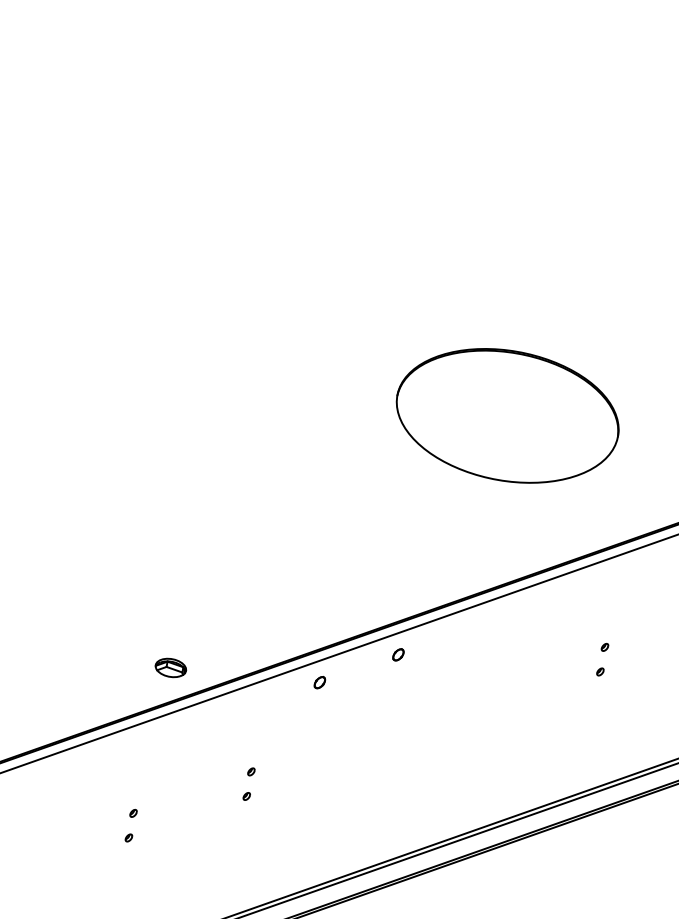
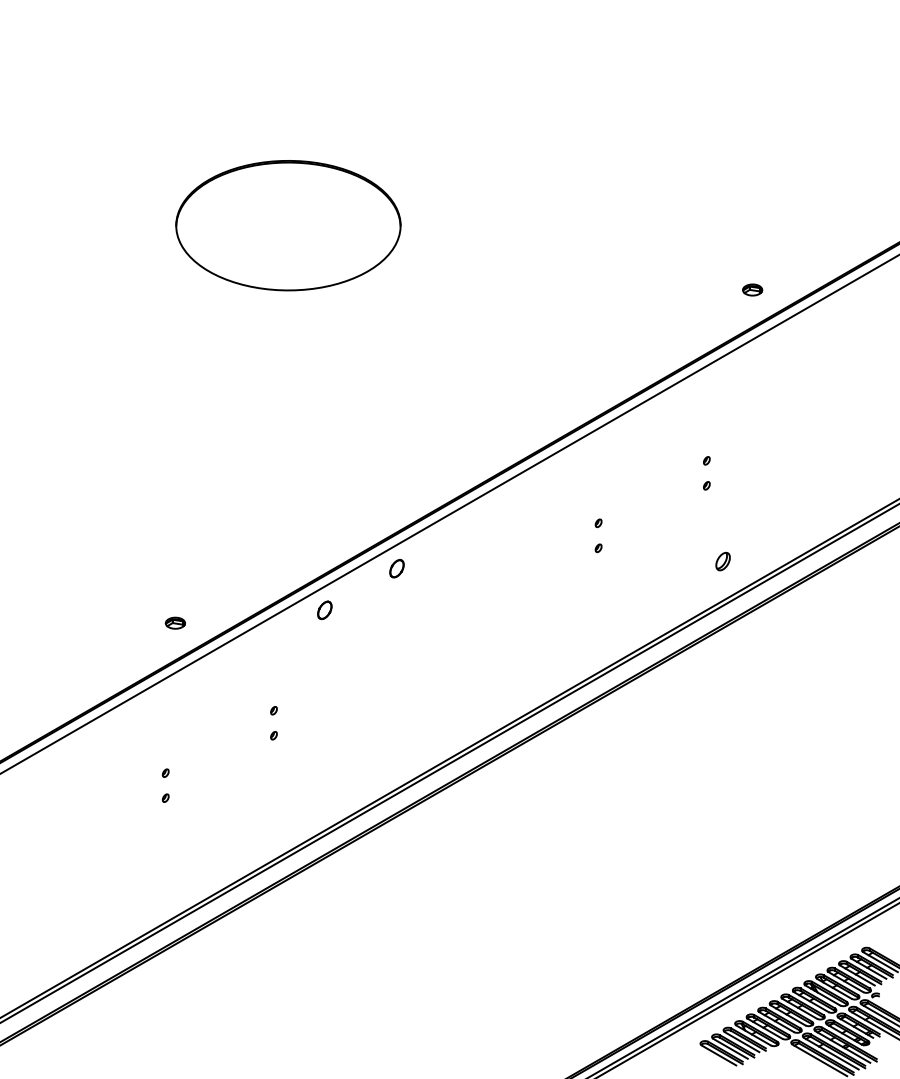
part: (507, 415) -> (288, 225), moved
part: (397, 654) -> (396, 568), size x1.43
part: (169, 666) -> (174, 622), size x0.62
part: (319, 682) -> (324, 610), size x1.43

